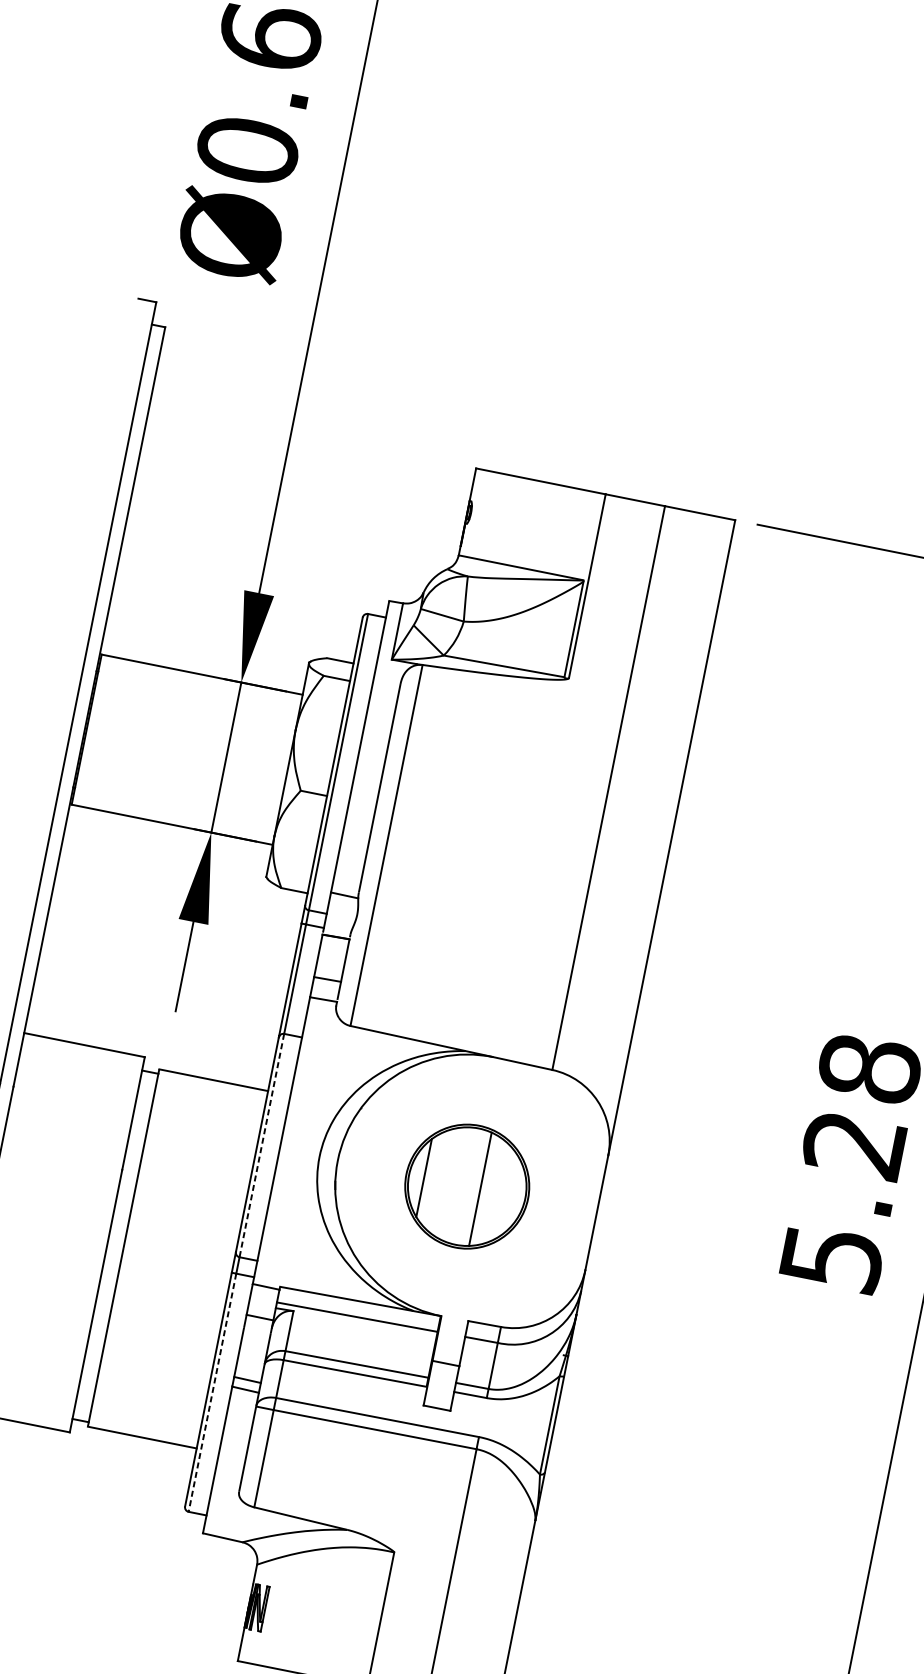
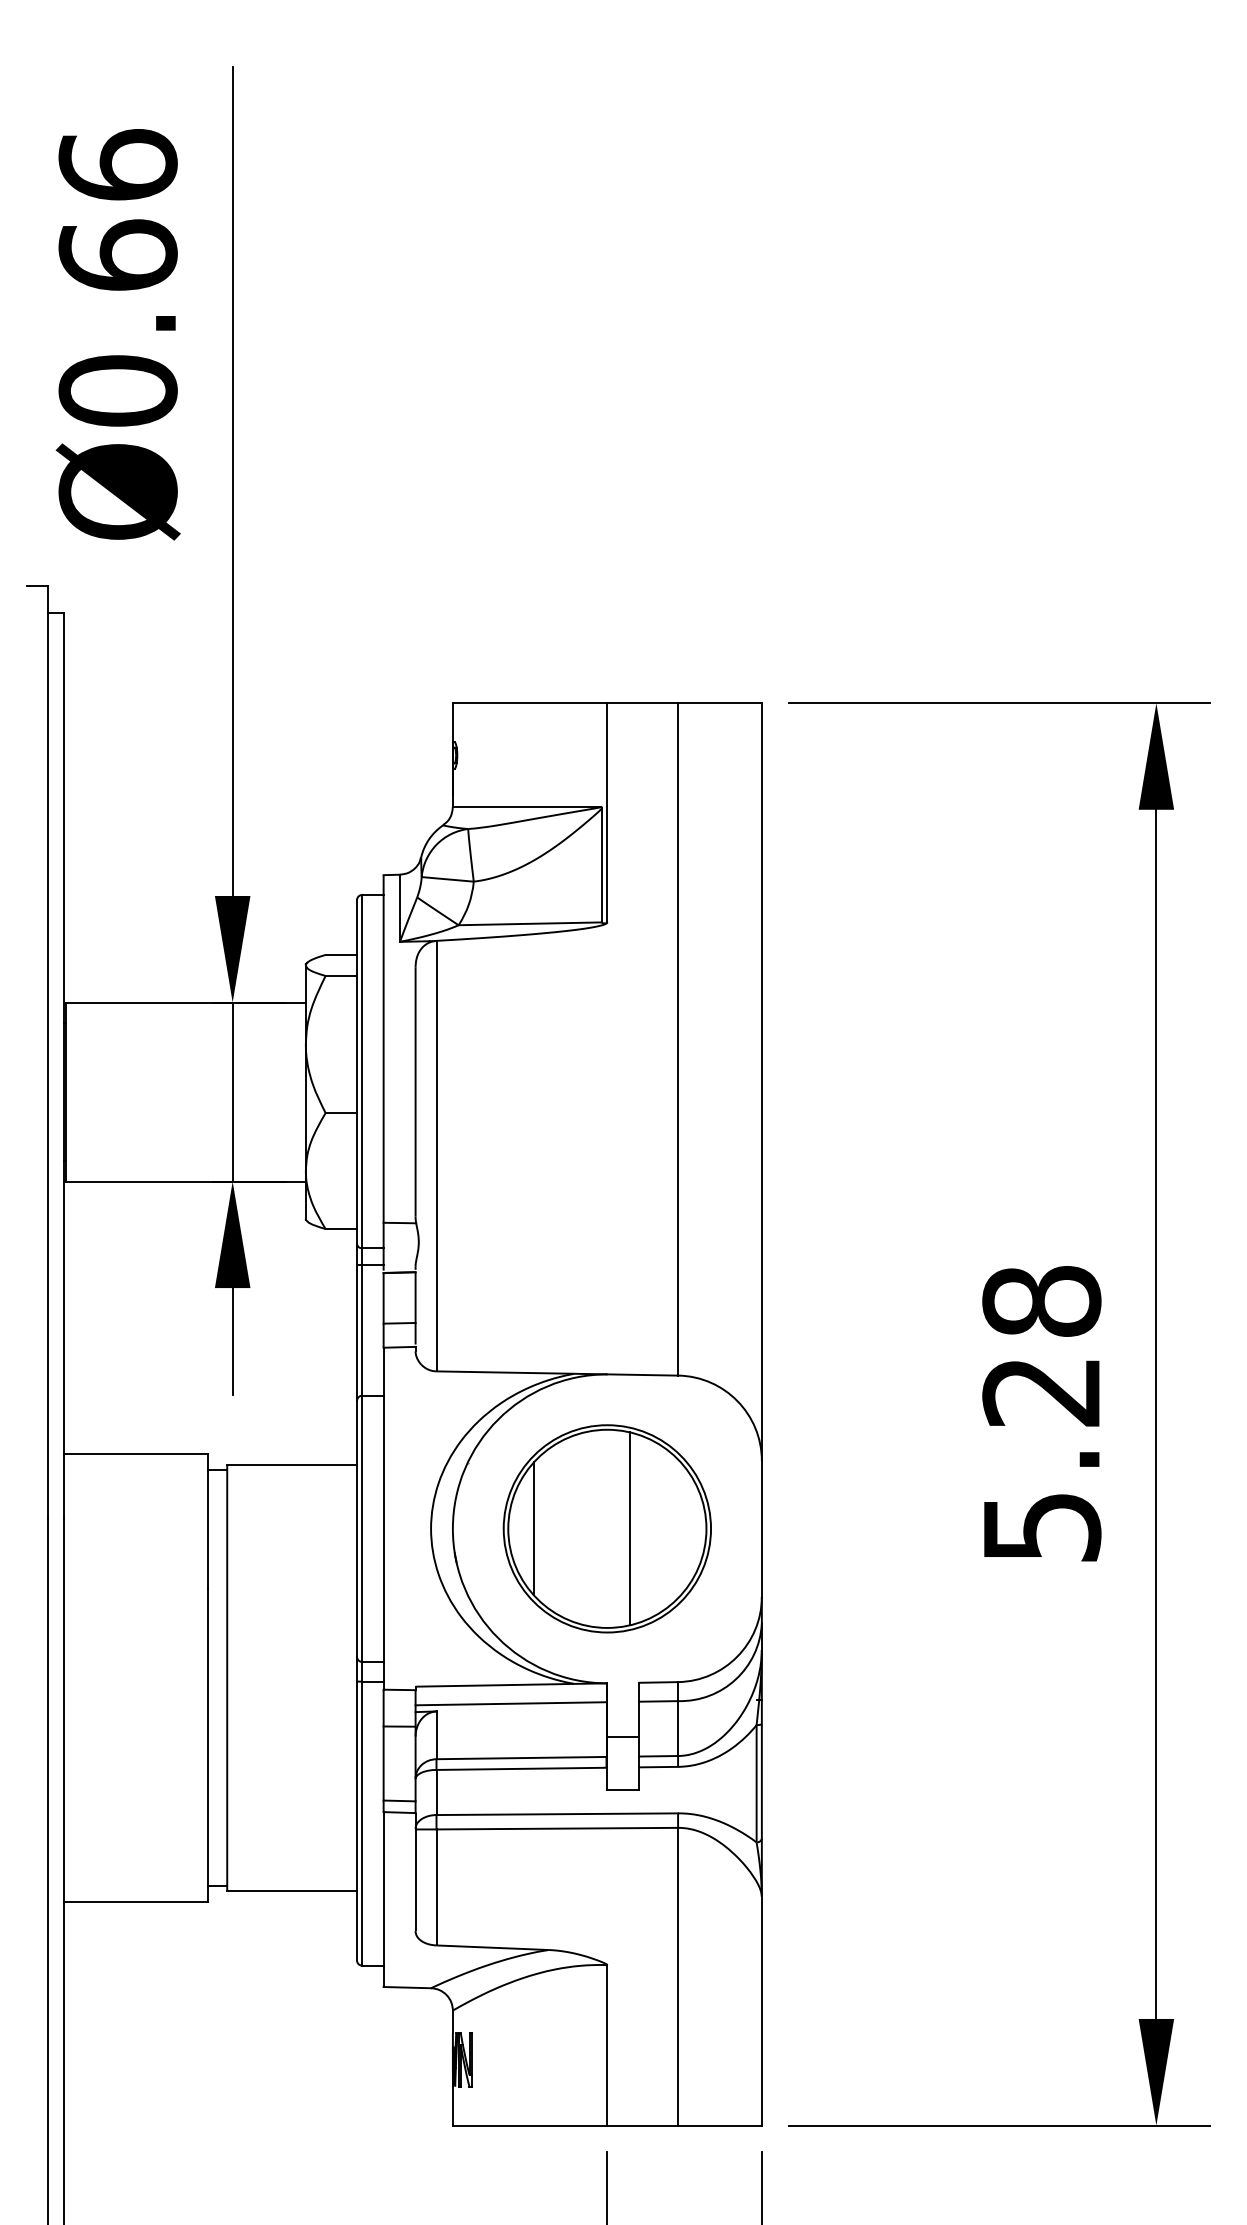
line: (261, 1146) -> (362, 1529), dashed -> solid
part: (466, 1186) -> (606, 1528), size x1.43
line: (212, 1393) -> (362, 1824), dashed -> solid

